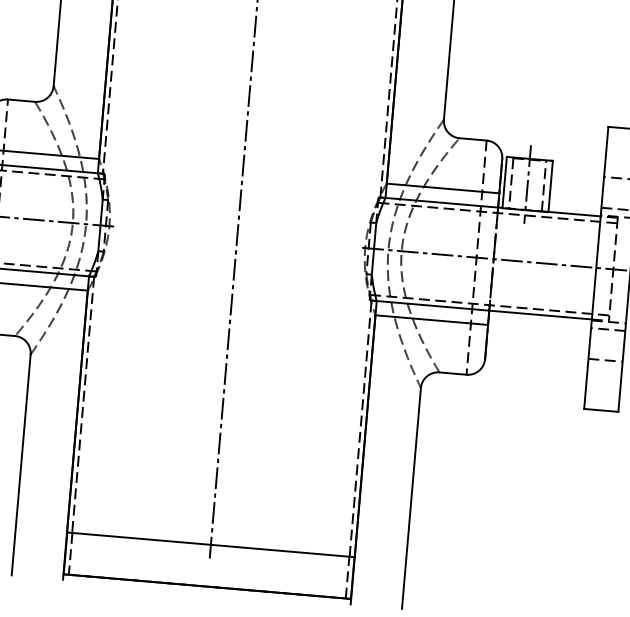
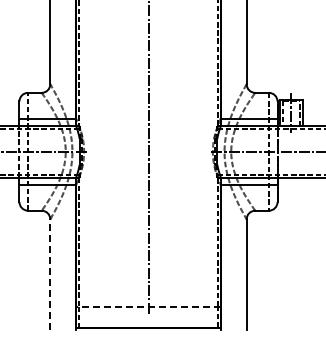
line: (21, 464) -> (50, 274), solid -> dashed
line: (210, 544) -> (148, 306), solid -> dashed

